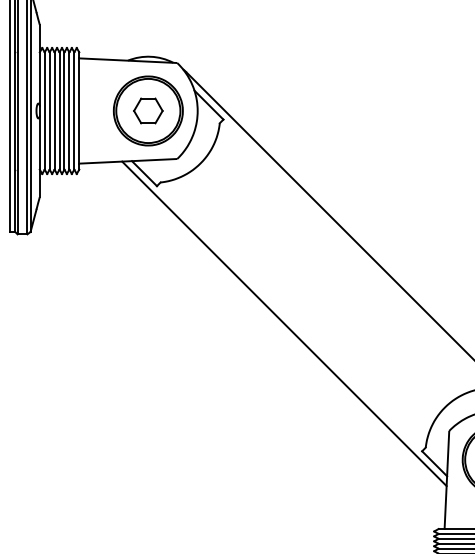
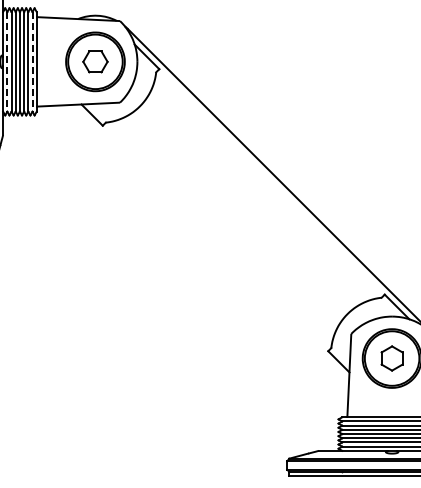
line: (44, 110) -> (7, 61), solid -> dashed
line: (74, 110) -> (32, 61), solid -> dashed
line: (284, 323) -> (211, 242), removed

